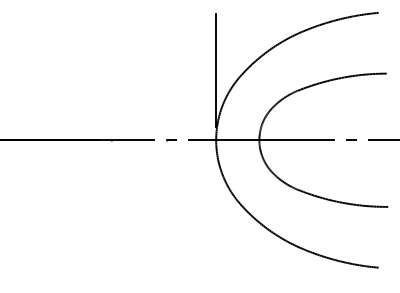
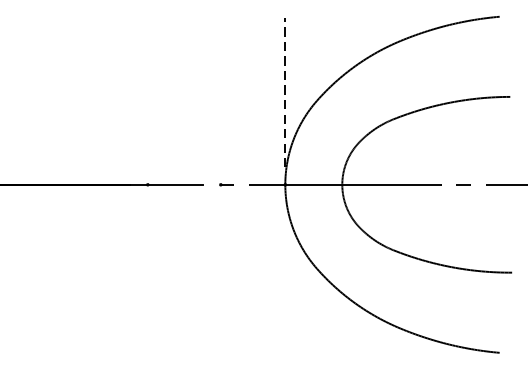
line: (216, 70) -> (285, 92), solid -> dashed

